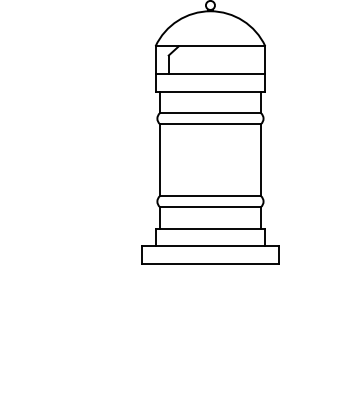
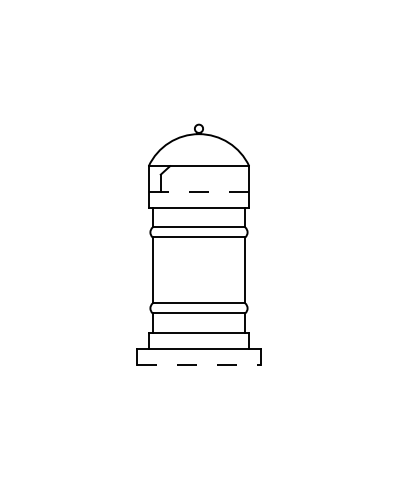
line: (211, 73) -> (199, 191), solid -> dashed
line: (211, 264) -> (199, 365), solid -> dashed

